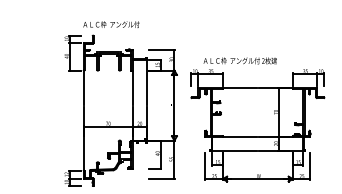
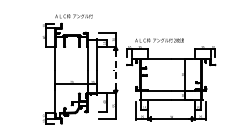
line: (174, 106) -> (115, 70), solid -> dashed

